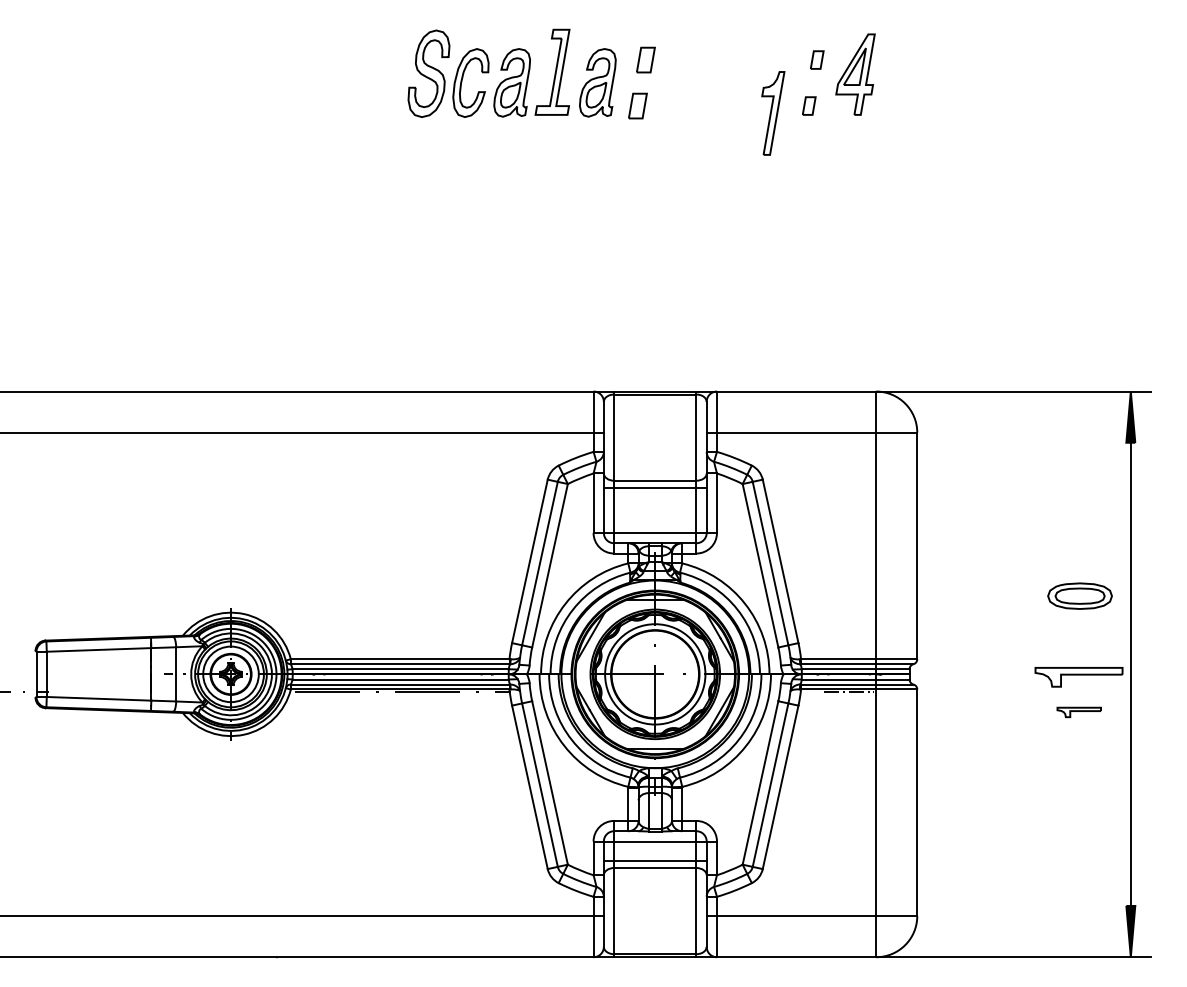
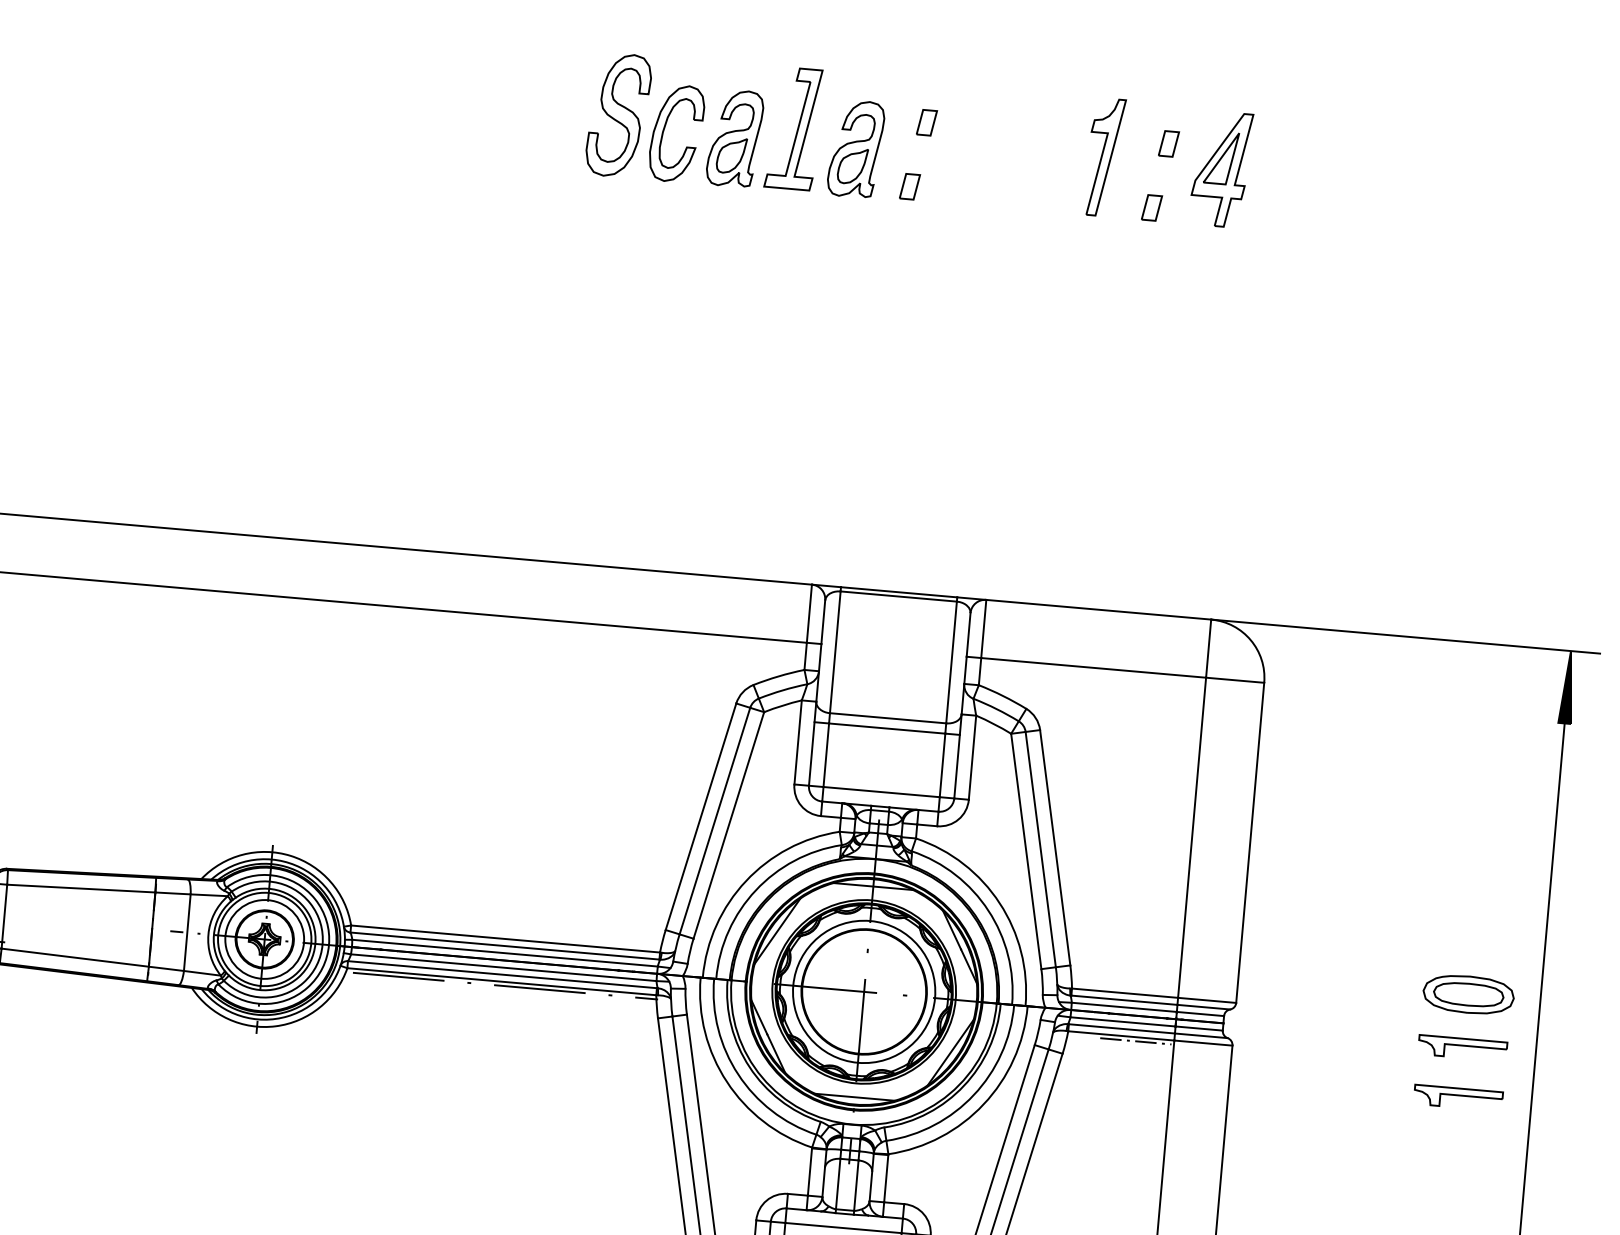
part: (645, 59) -> (926, 121), size x0.71
part: (637, 105) -> (909, 185), size x0.71
part: (773, 113) -> (1105, 157), moved
part: (1079, 595) -> (1467, 993), moved
part: (1079, 676) -> (1463, 1047), size x0.71
part: (1079, 712) -> (1458, 1098), size x1.43

